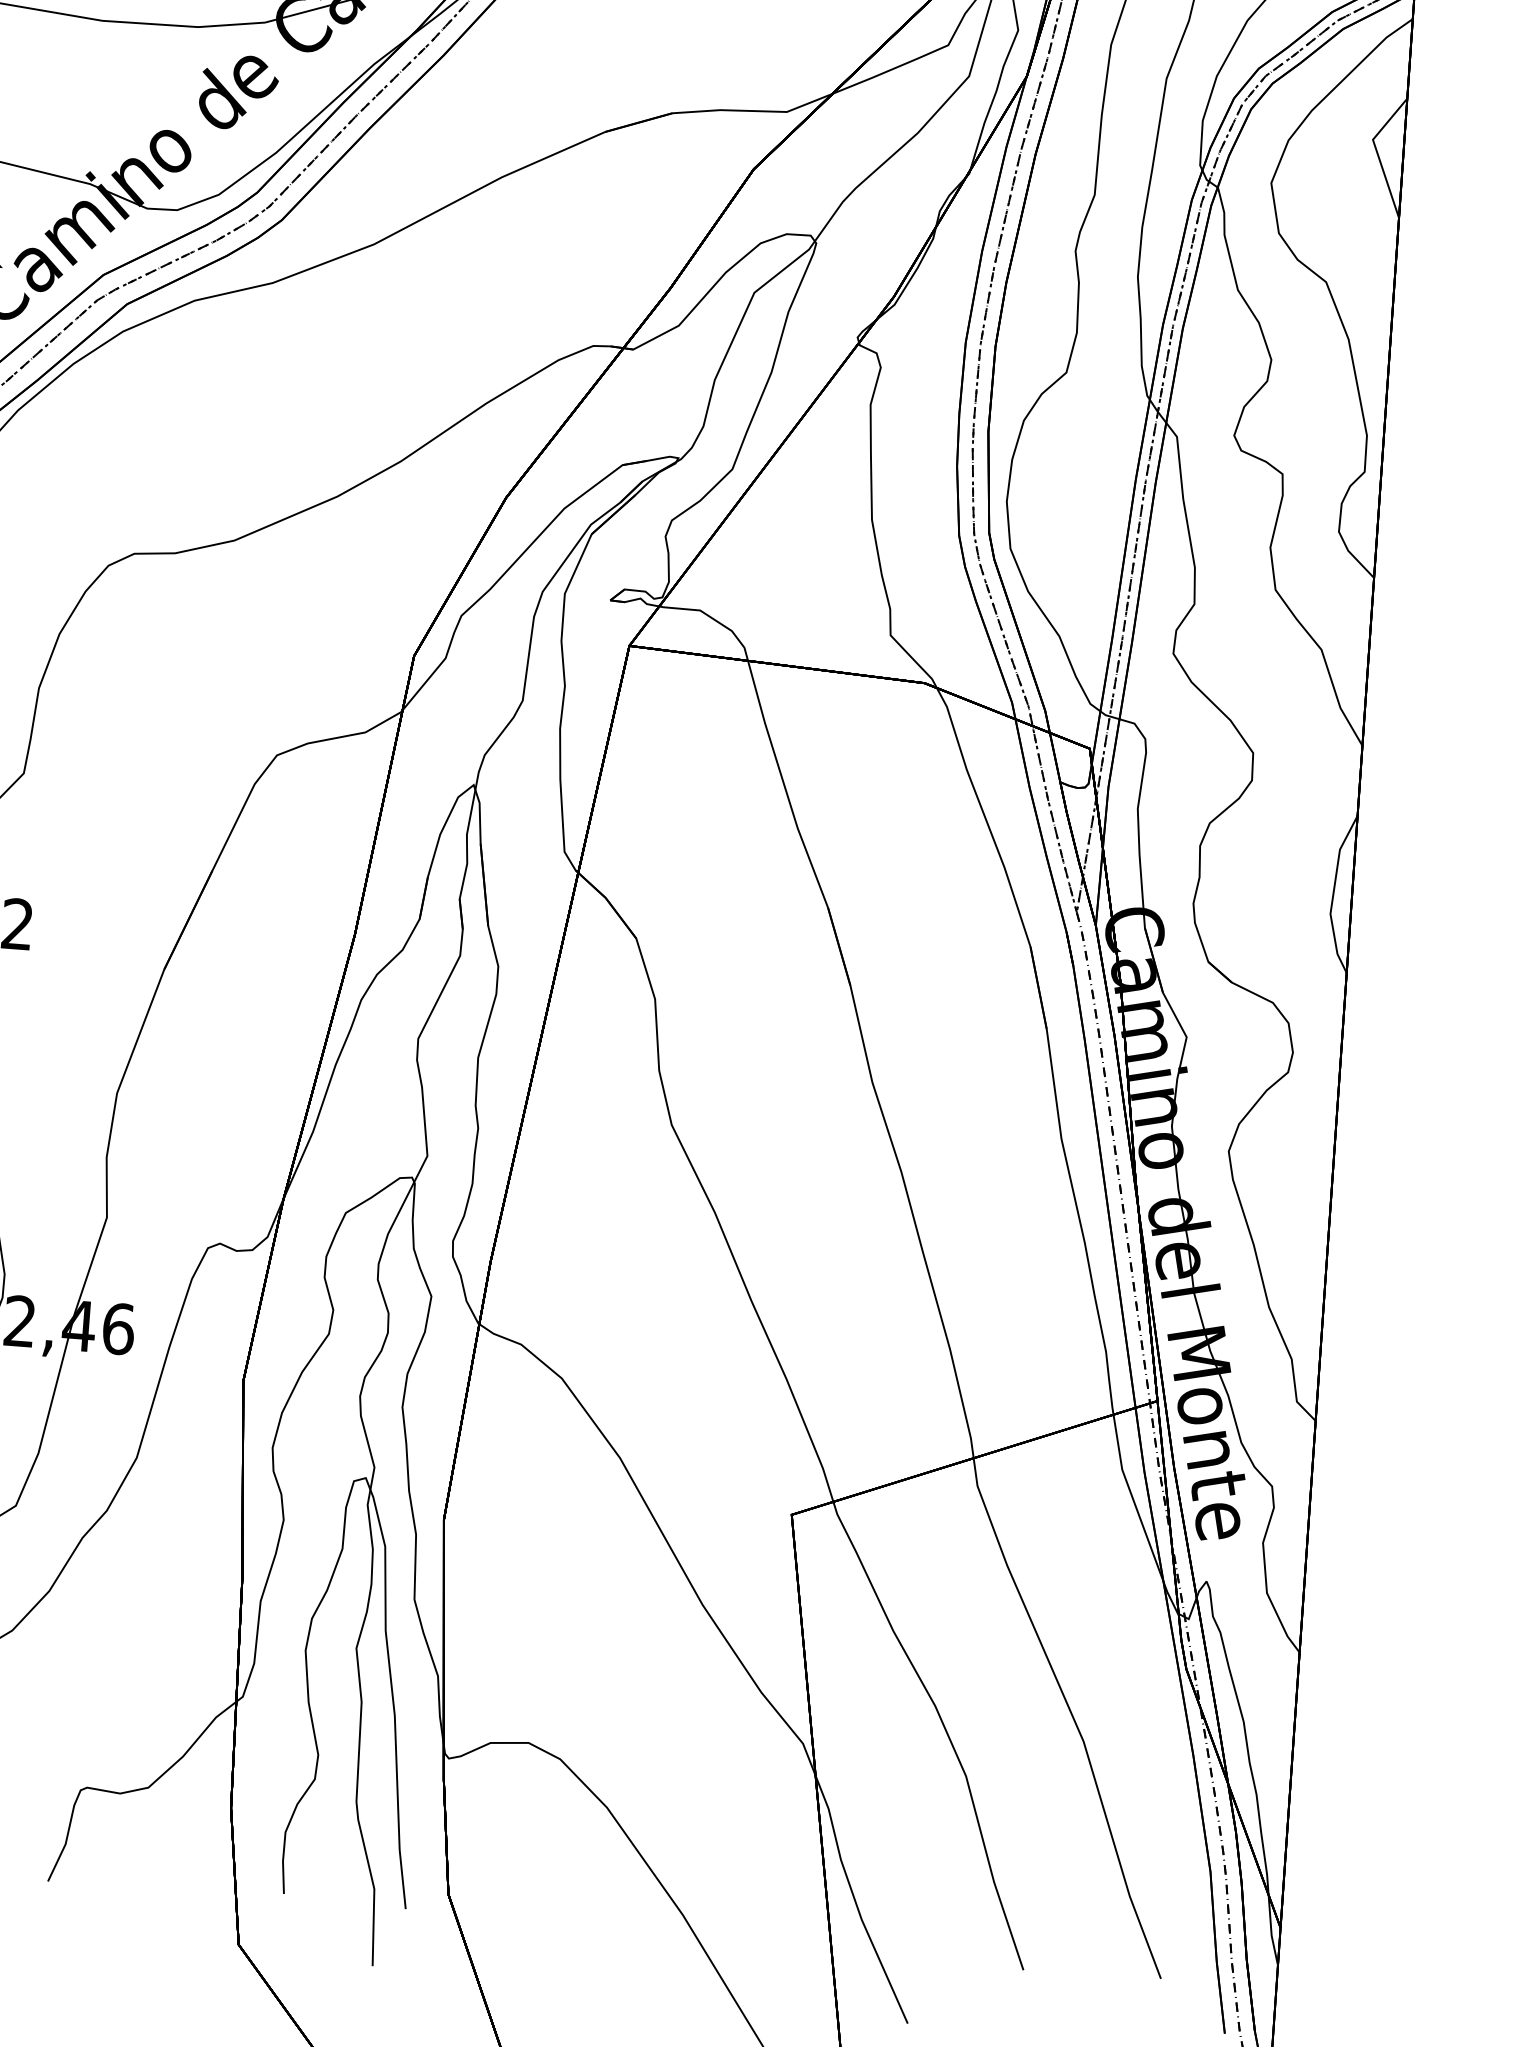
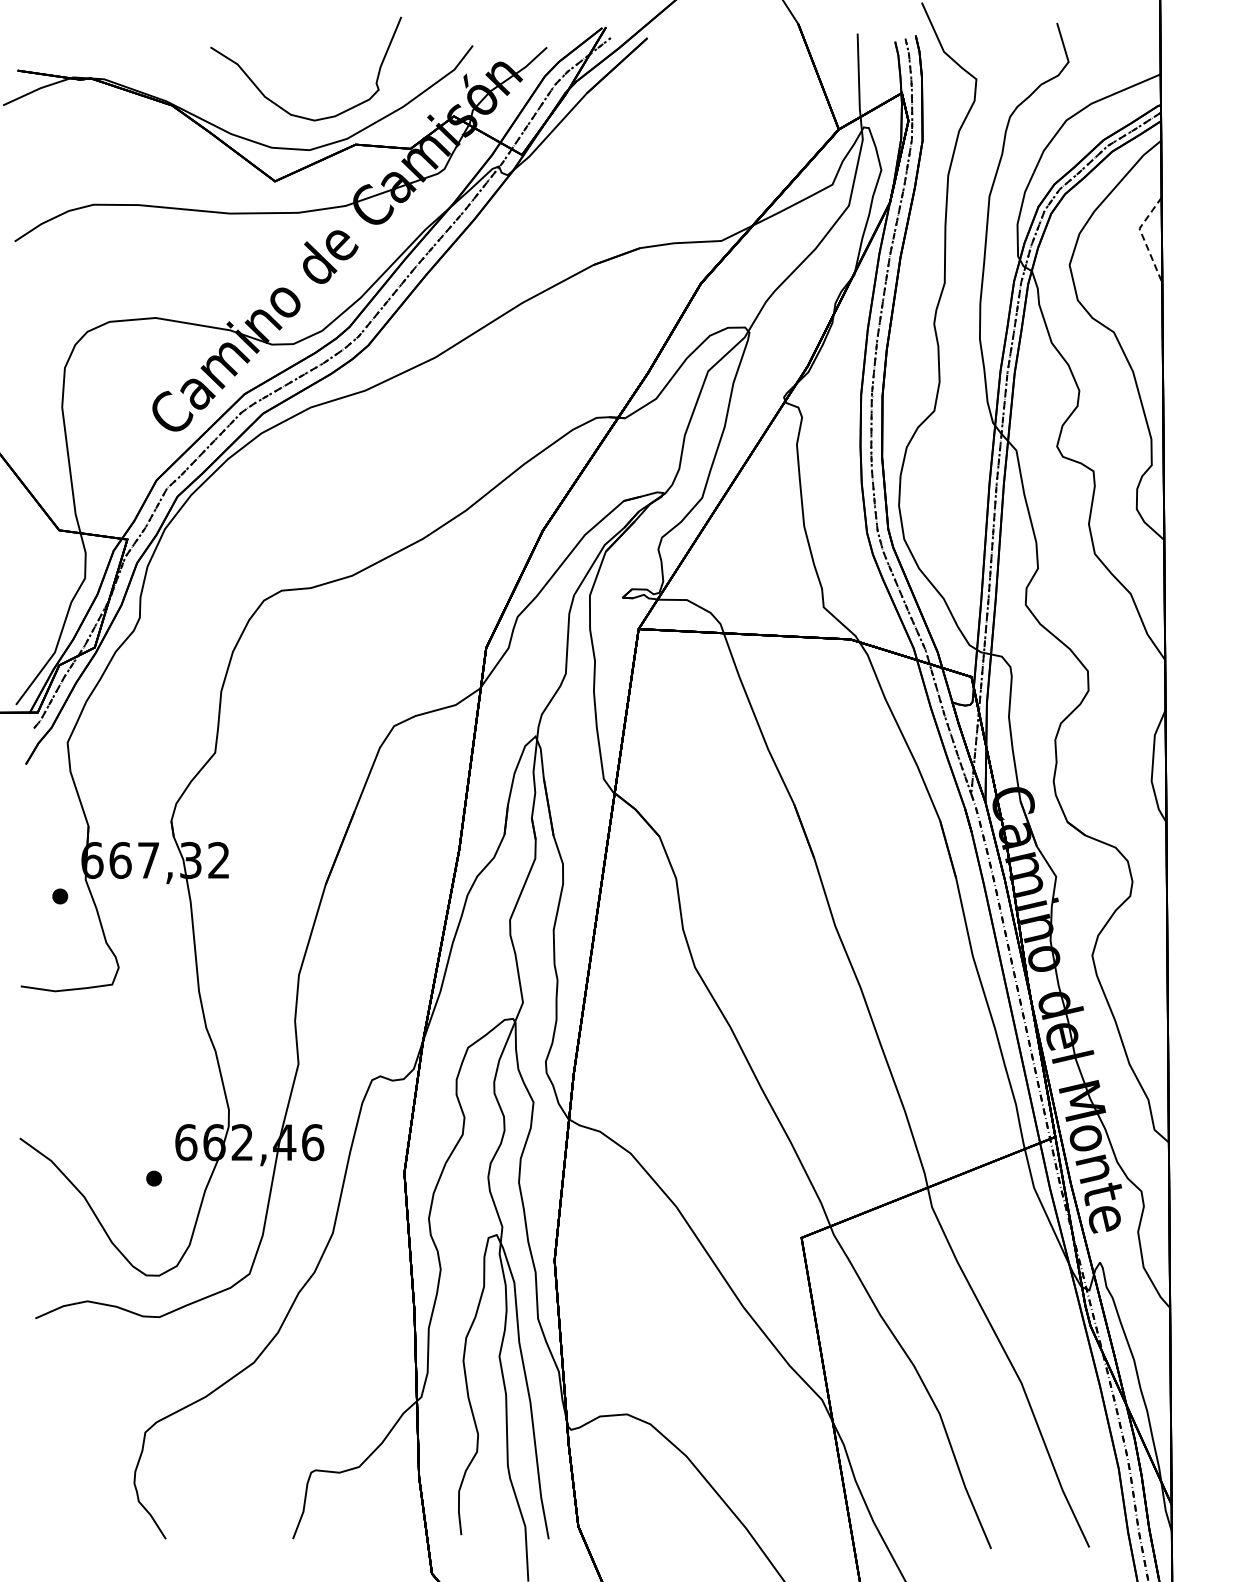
line: (1377, 152) -> (1143, 237), solid -> dashed

